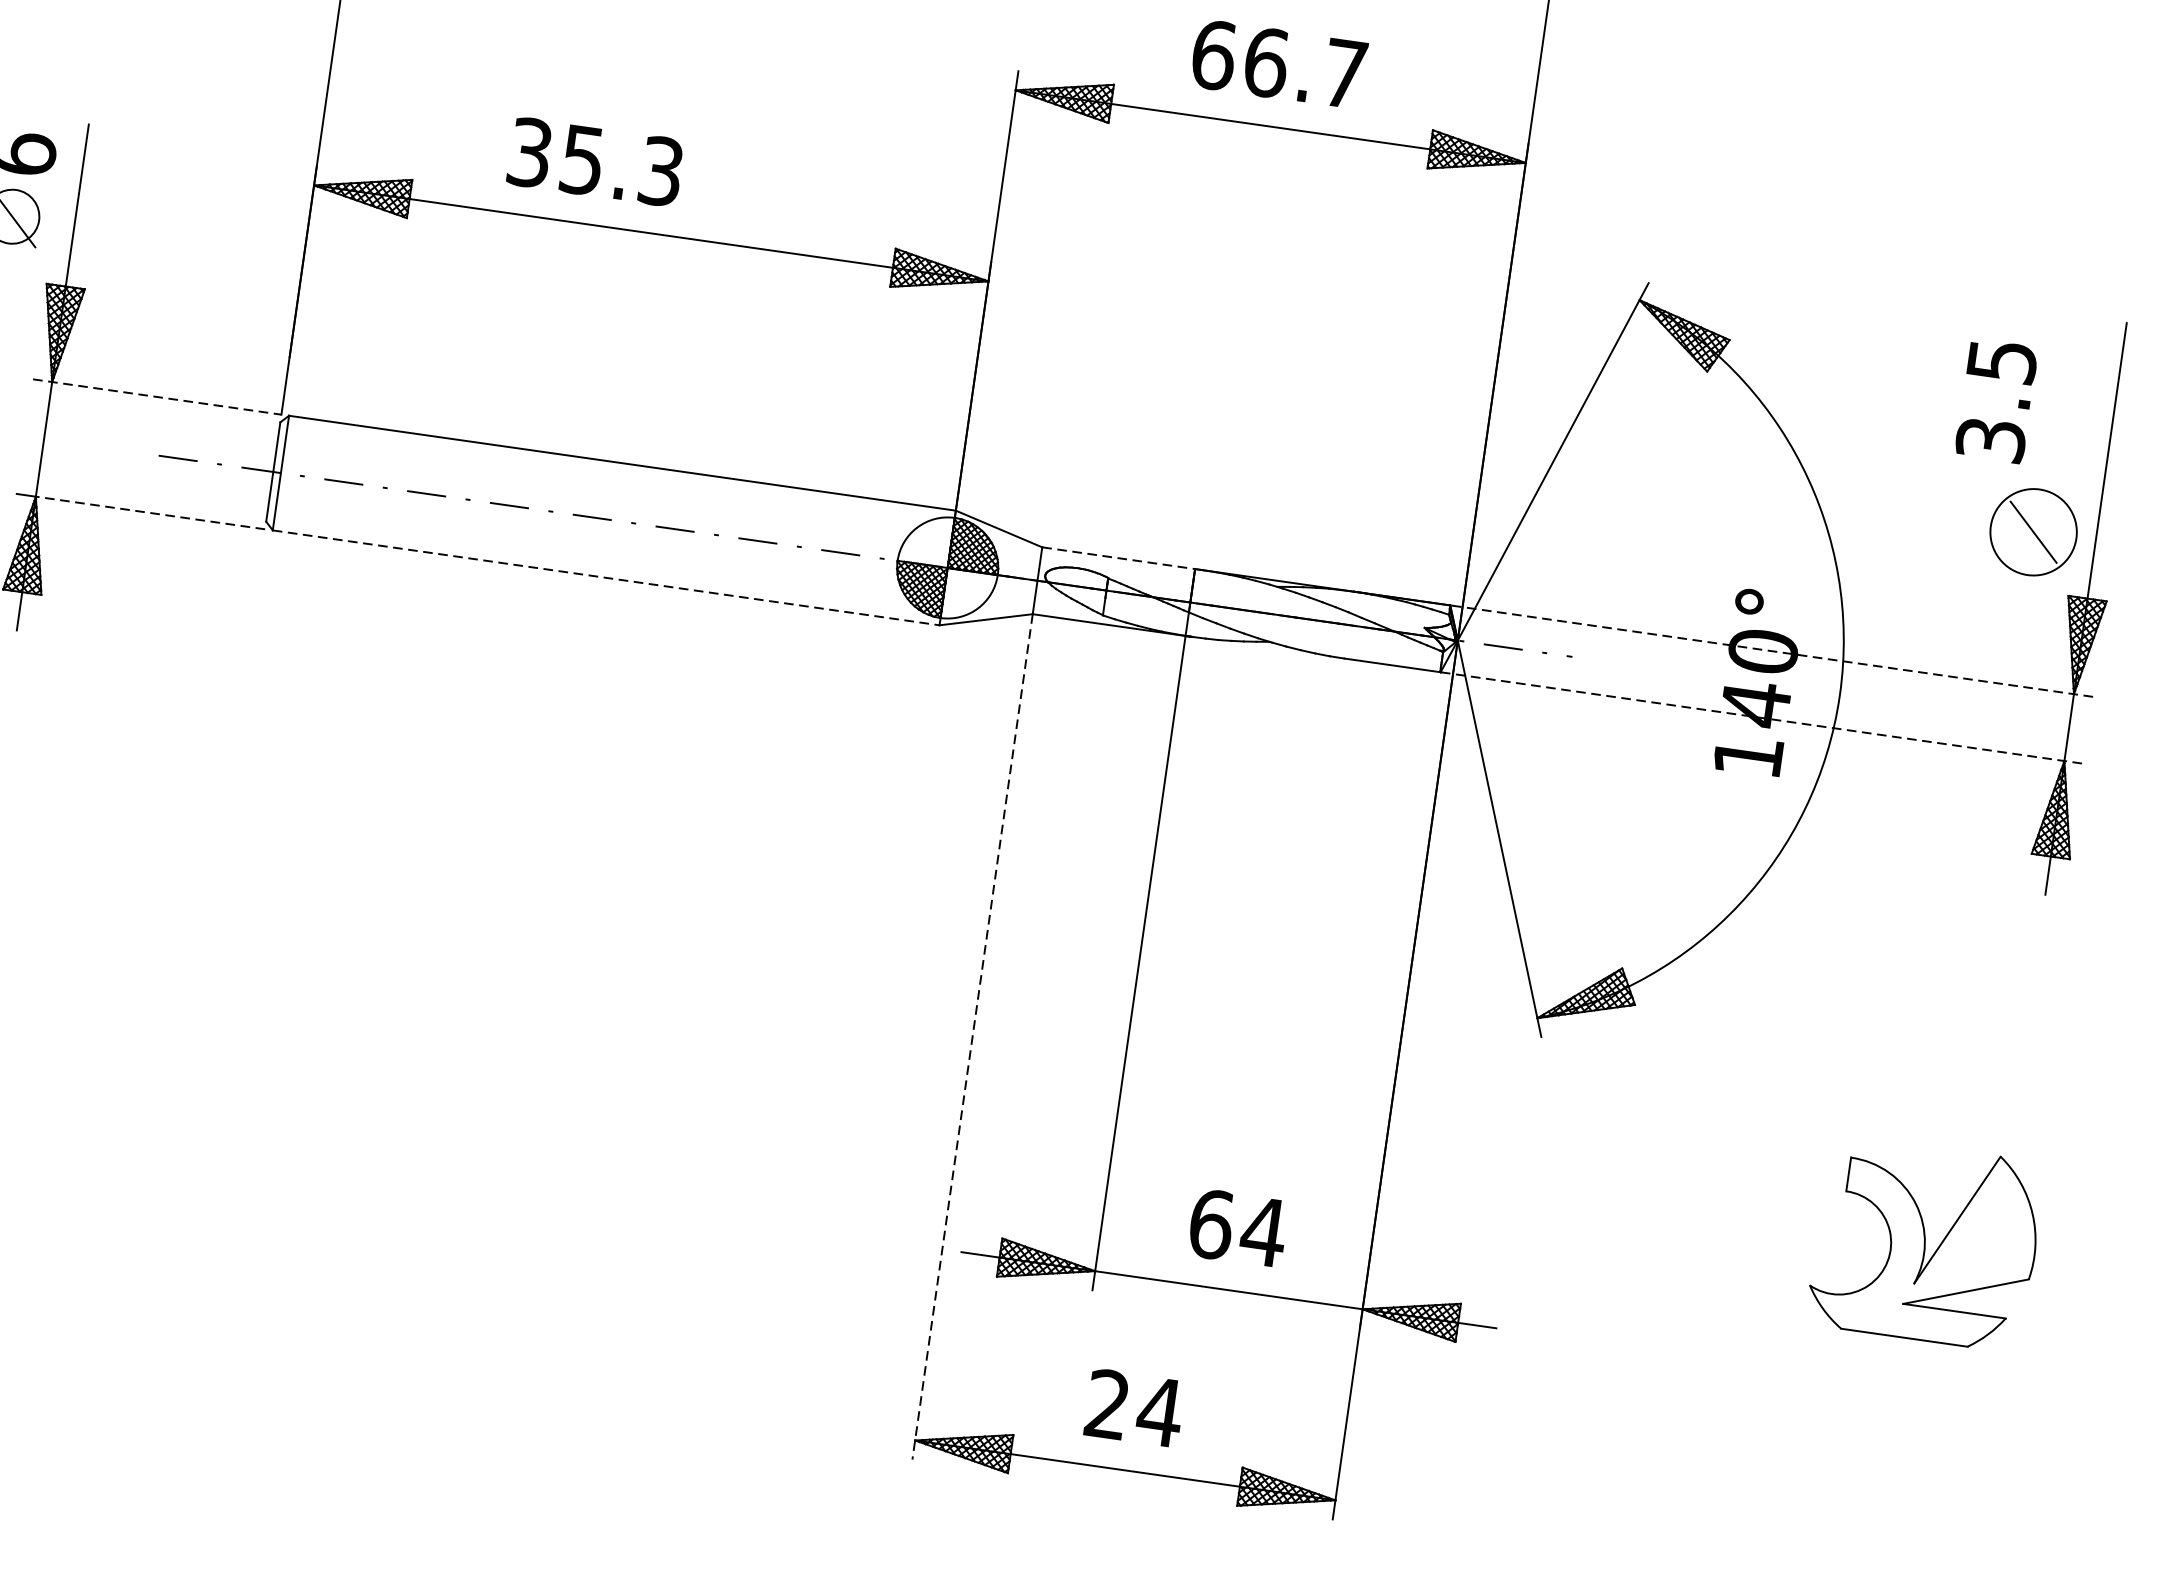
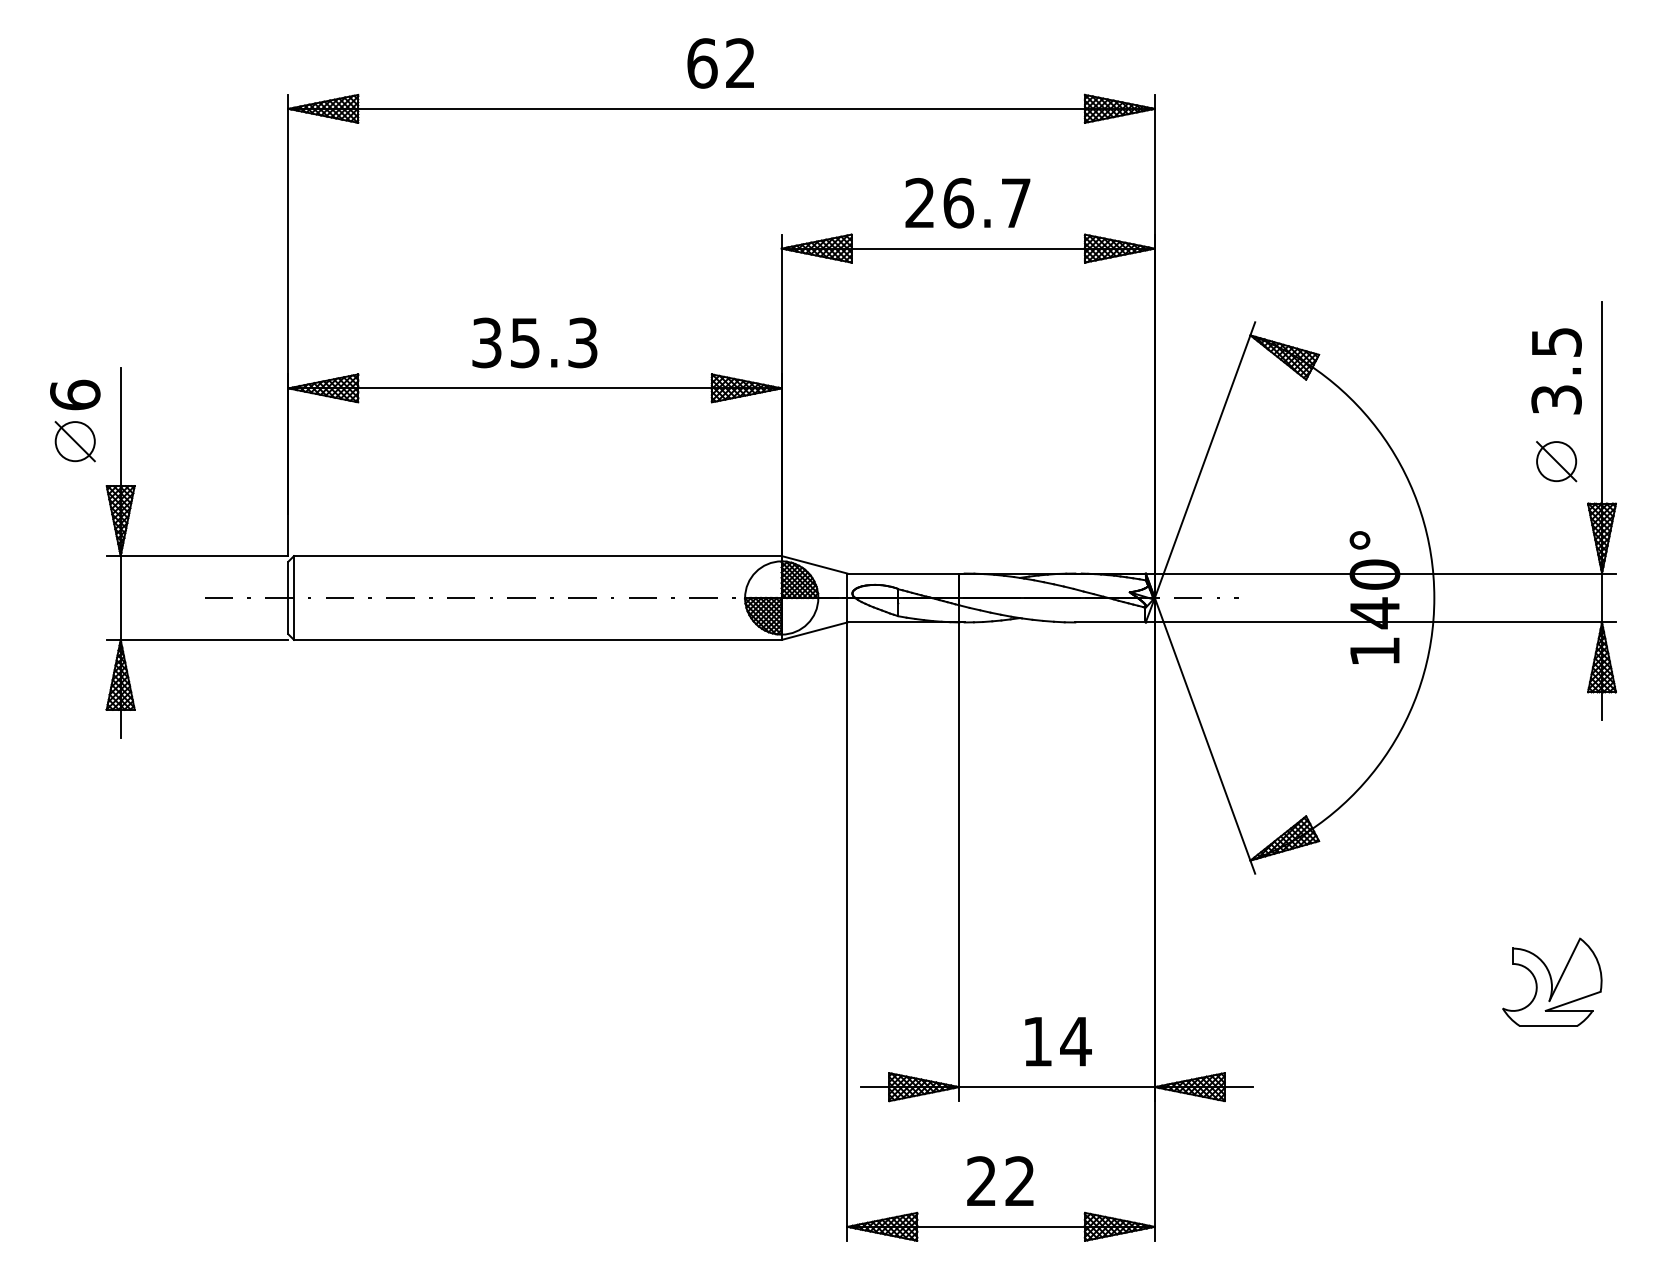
text: (1214, 54) -> (920, 202), 66.7 -> 26.7
text: (595, 161) -> (534, 342), moved
line: (157, 397) -> (197, 556), dashed -> solid
text: (1996, 401) -> (1556, 371), moved
line: (150, 512) -> (204, 639), dashed -> solid
circle: (2033, 532) -> (1556, 461), size x0.62
line: (1118, 558) -> (903, 573), dashed -> solid
line: (605, 577) -> (537, 639), dashed -> solid
line: (1771, 650) -> (1380, 573), dashed -> solid
line: (1762, 718) -> (1381, 622), dashed -> solid
line: (972, 1038) -> (847, 932), dashed -> solid
text: (1211, 1224) -> (1037, 1041), 64 -> 14
part: (1926, 1242) -> (1552, 981), size x0.62
text: (1160, 1410) -> (1020, 1180), 24 -> 22

